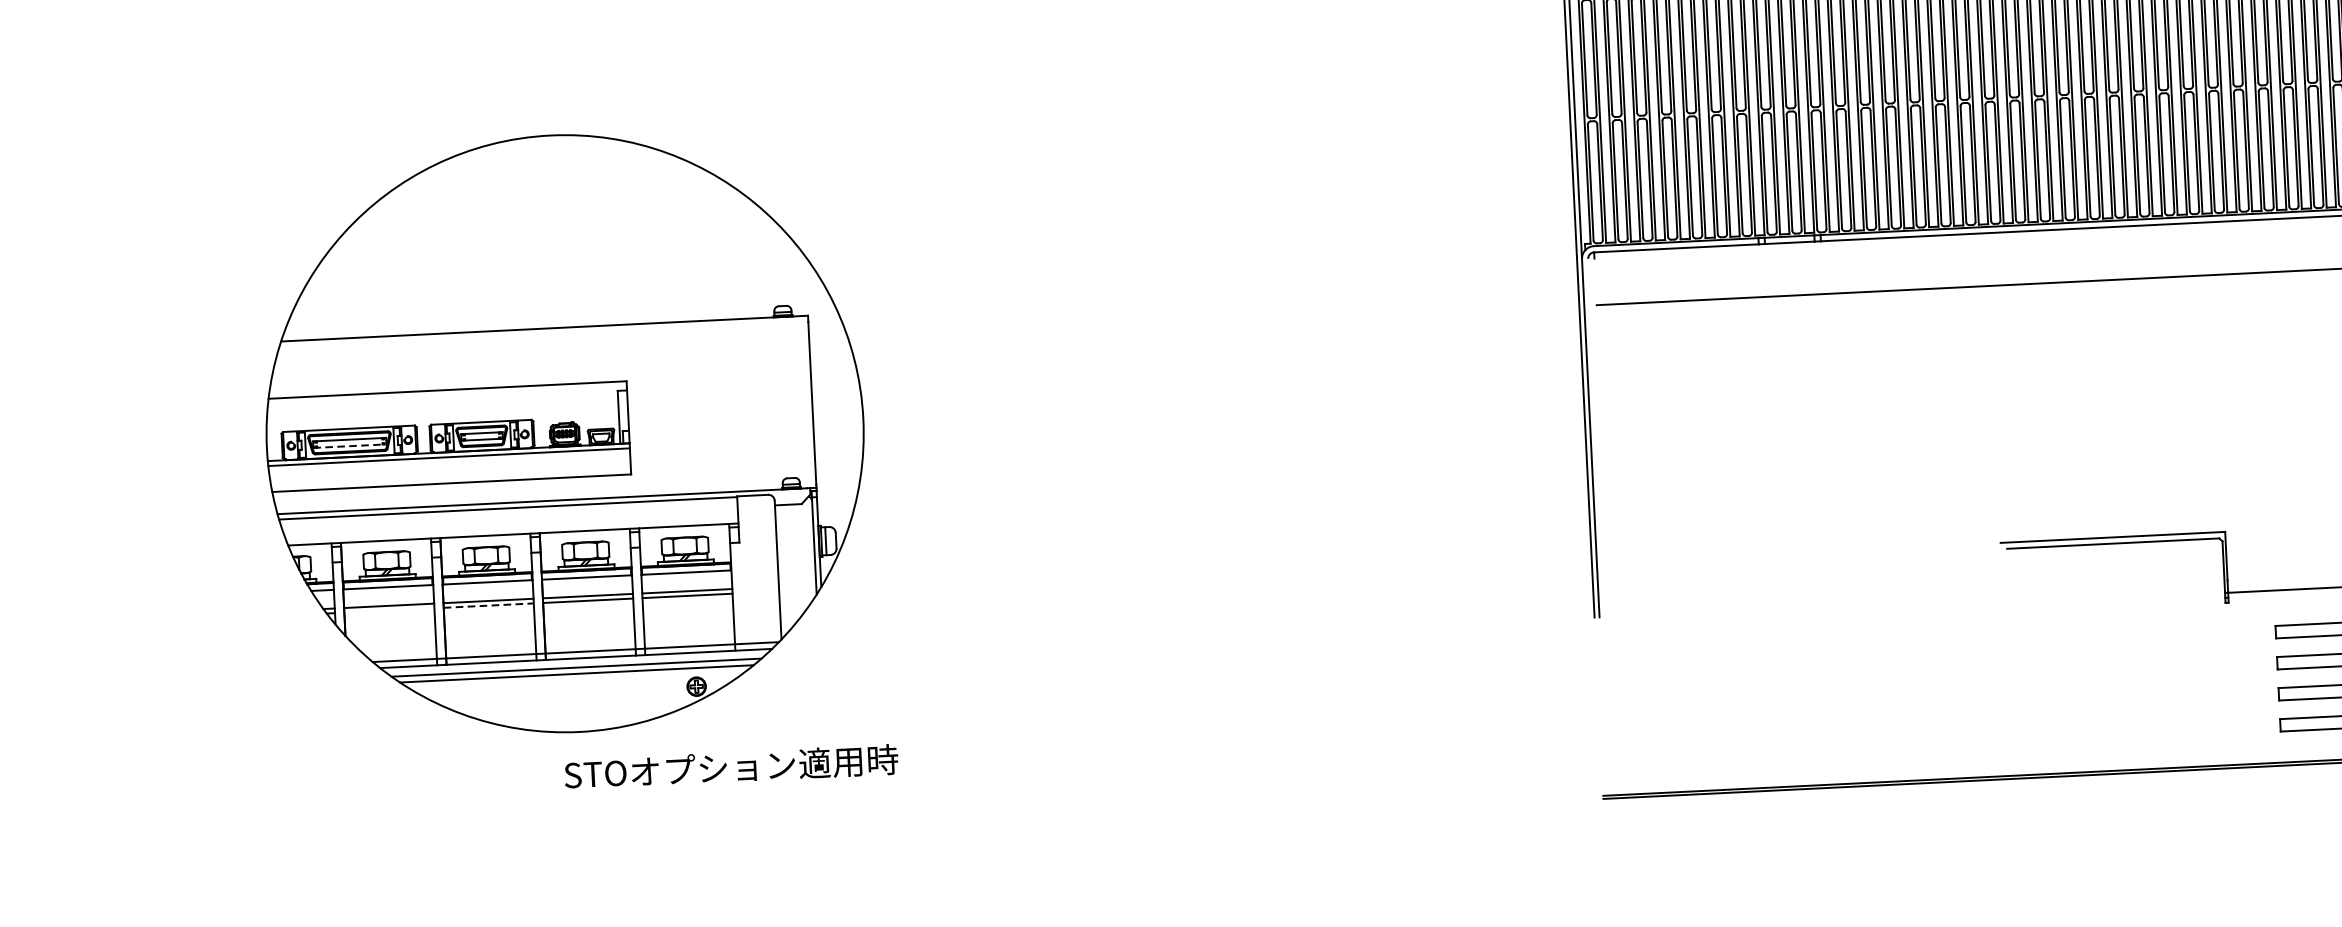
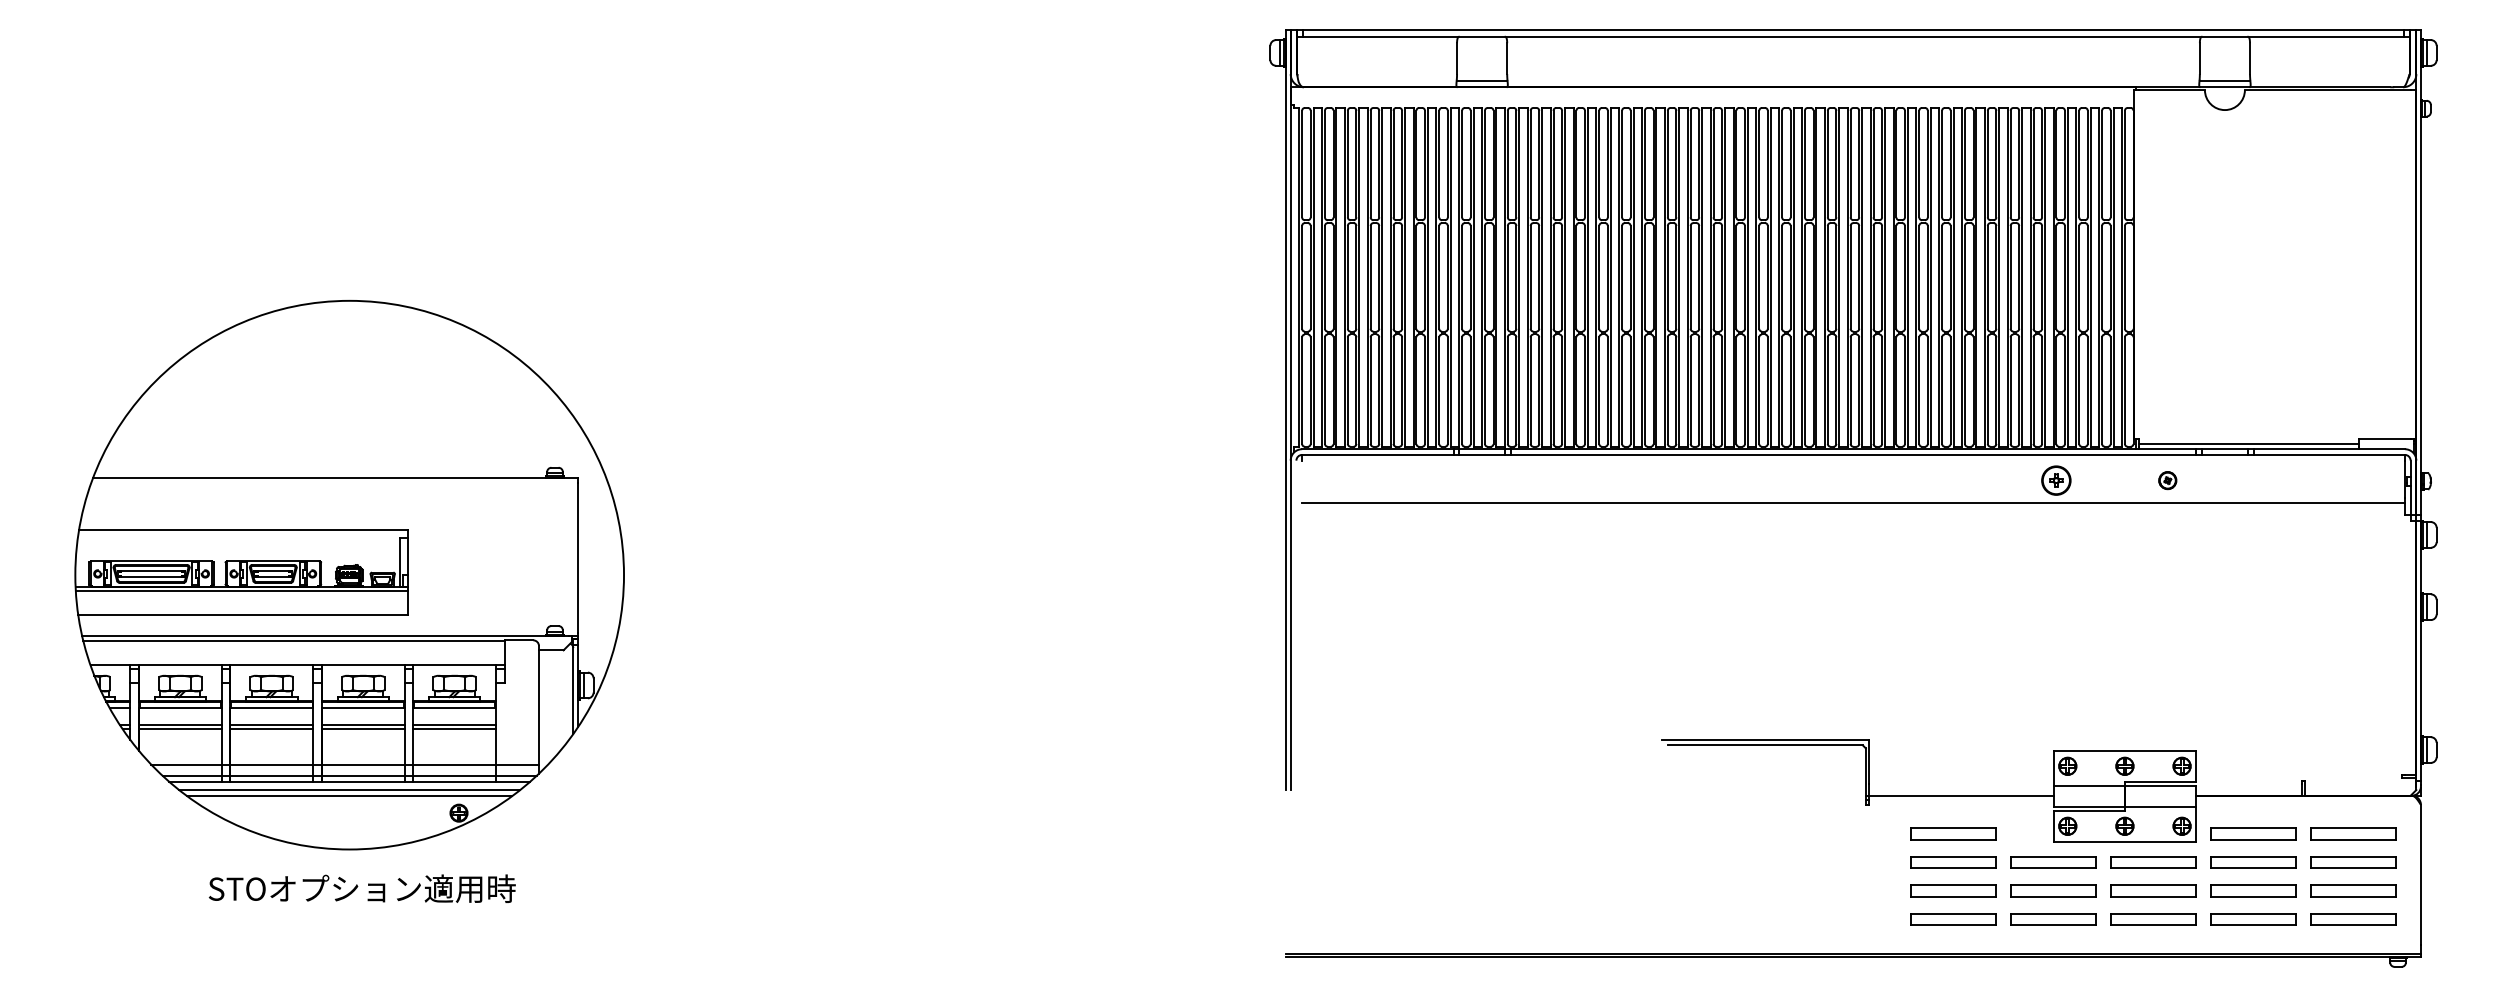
line: (349, 445) -> (151, 576), dashed -> solid
line: (489, 605) -> (272, 729), dashed -> solid
line: (389, 610) -> (180, 729), added
line: (570, 639) -> (345, 764), added
text: (730, 767) -> (361, 888), moved

